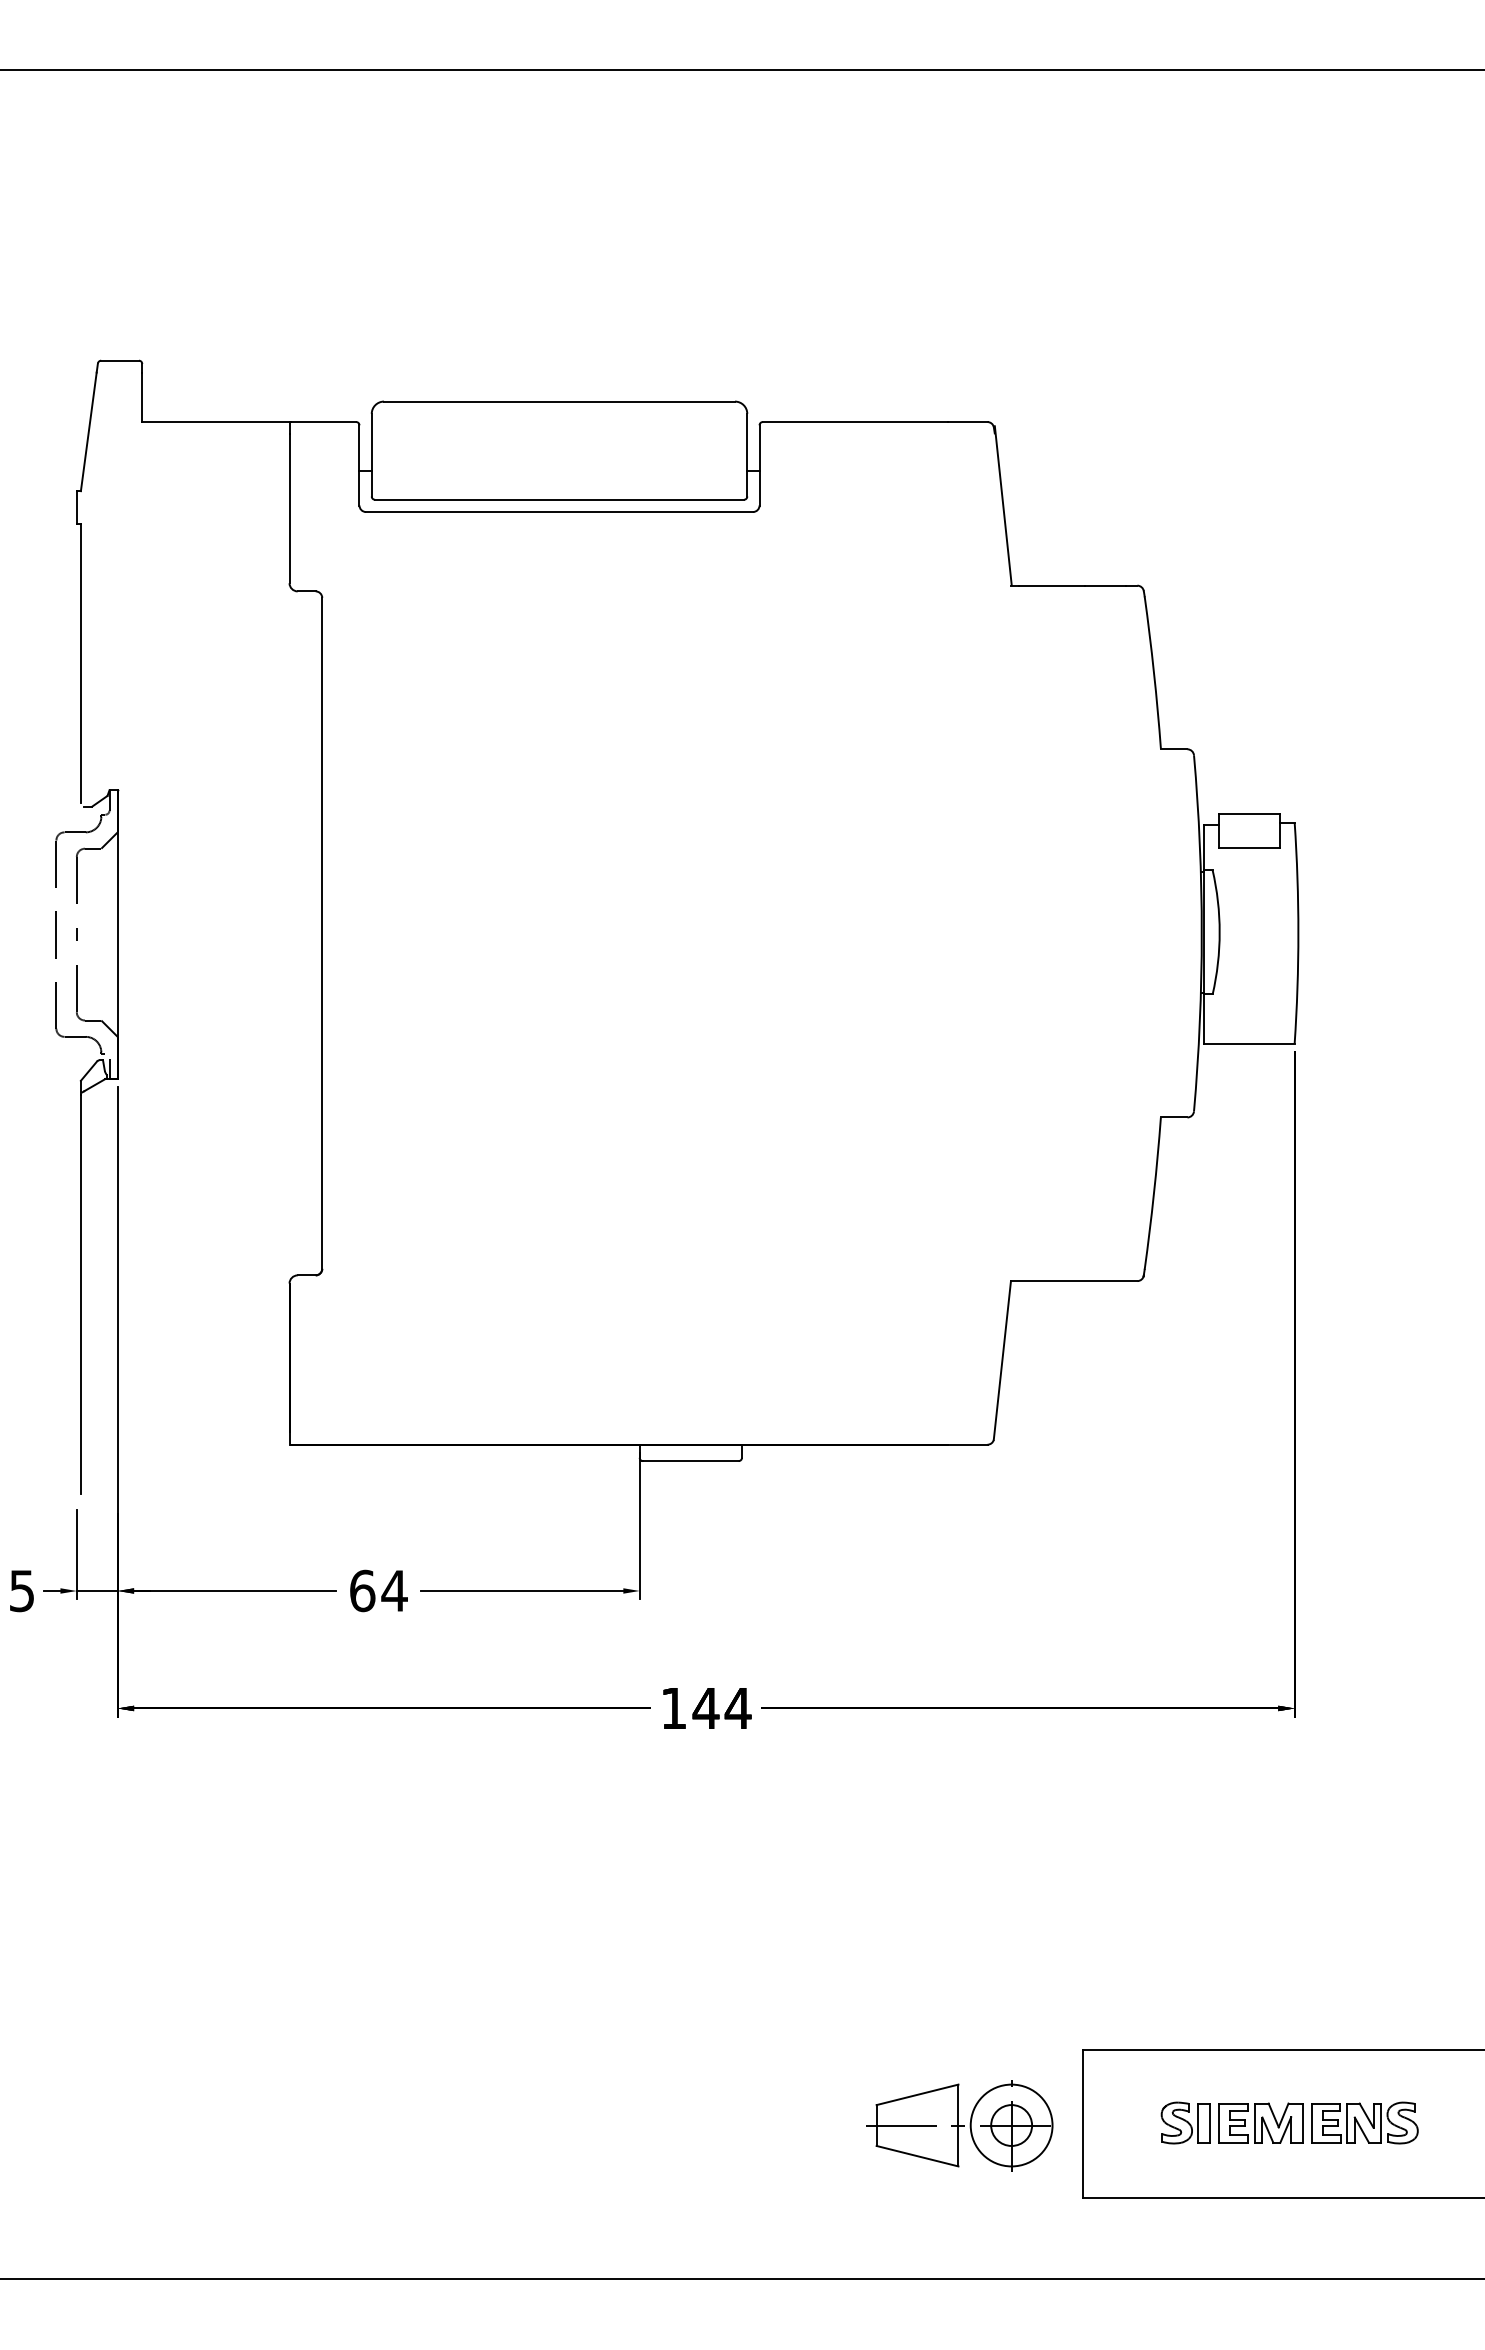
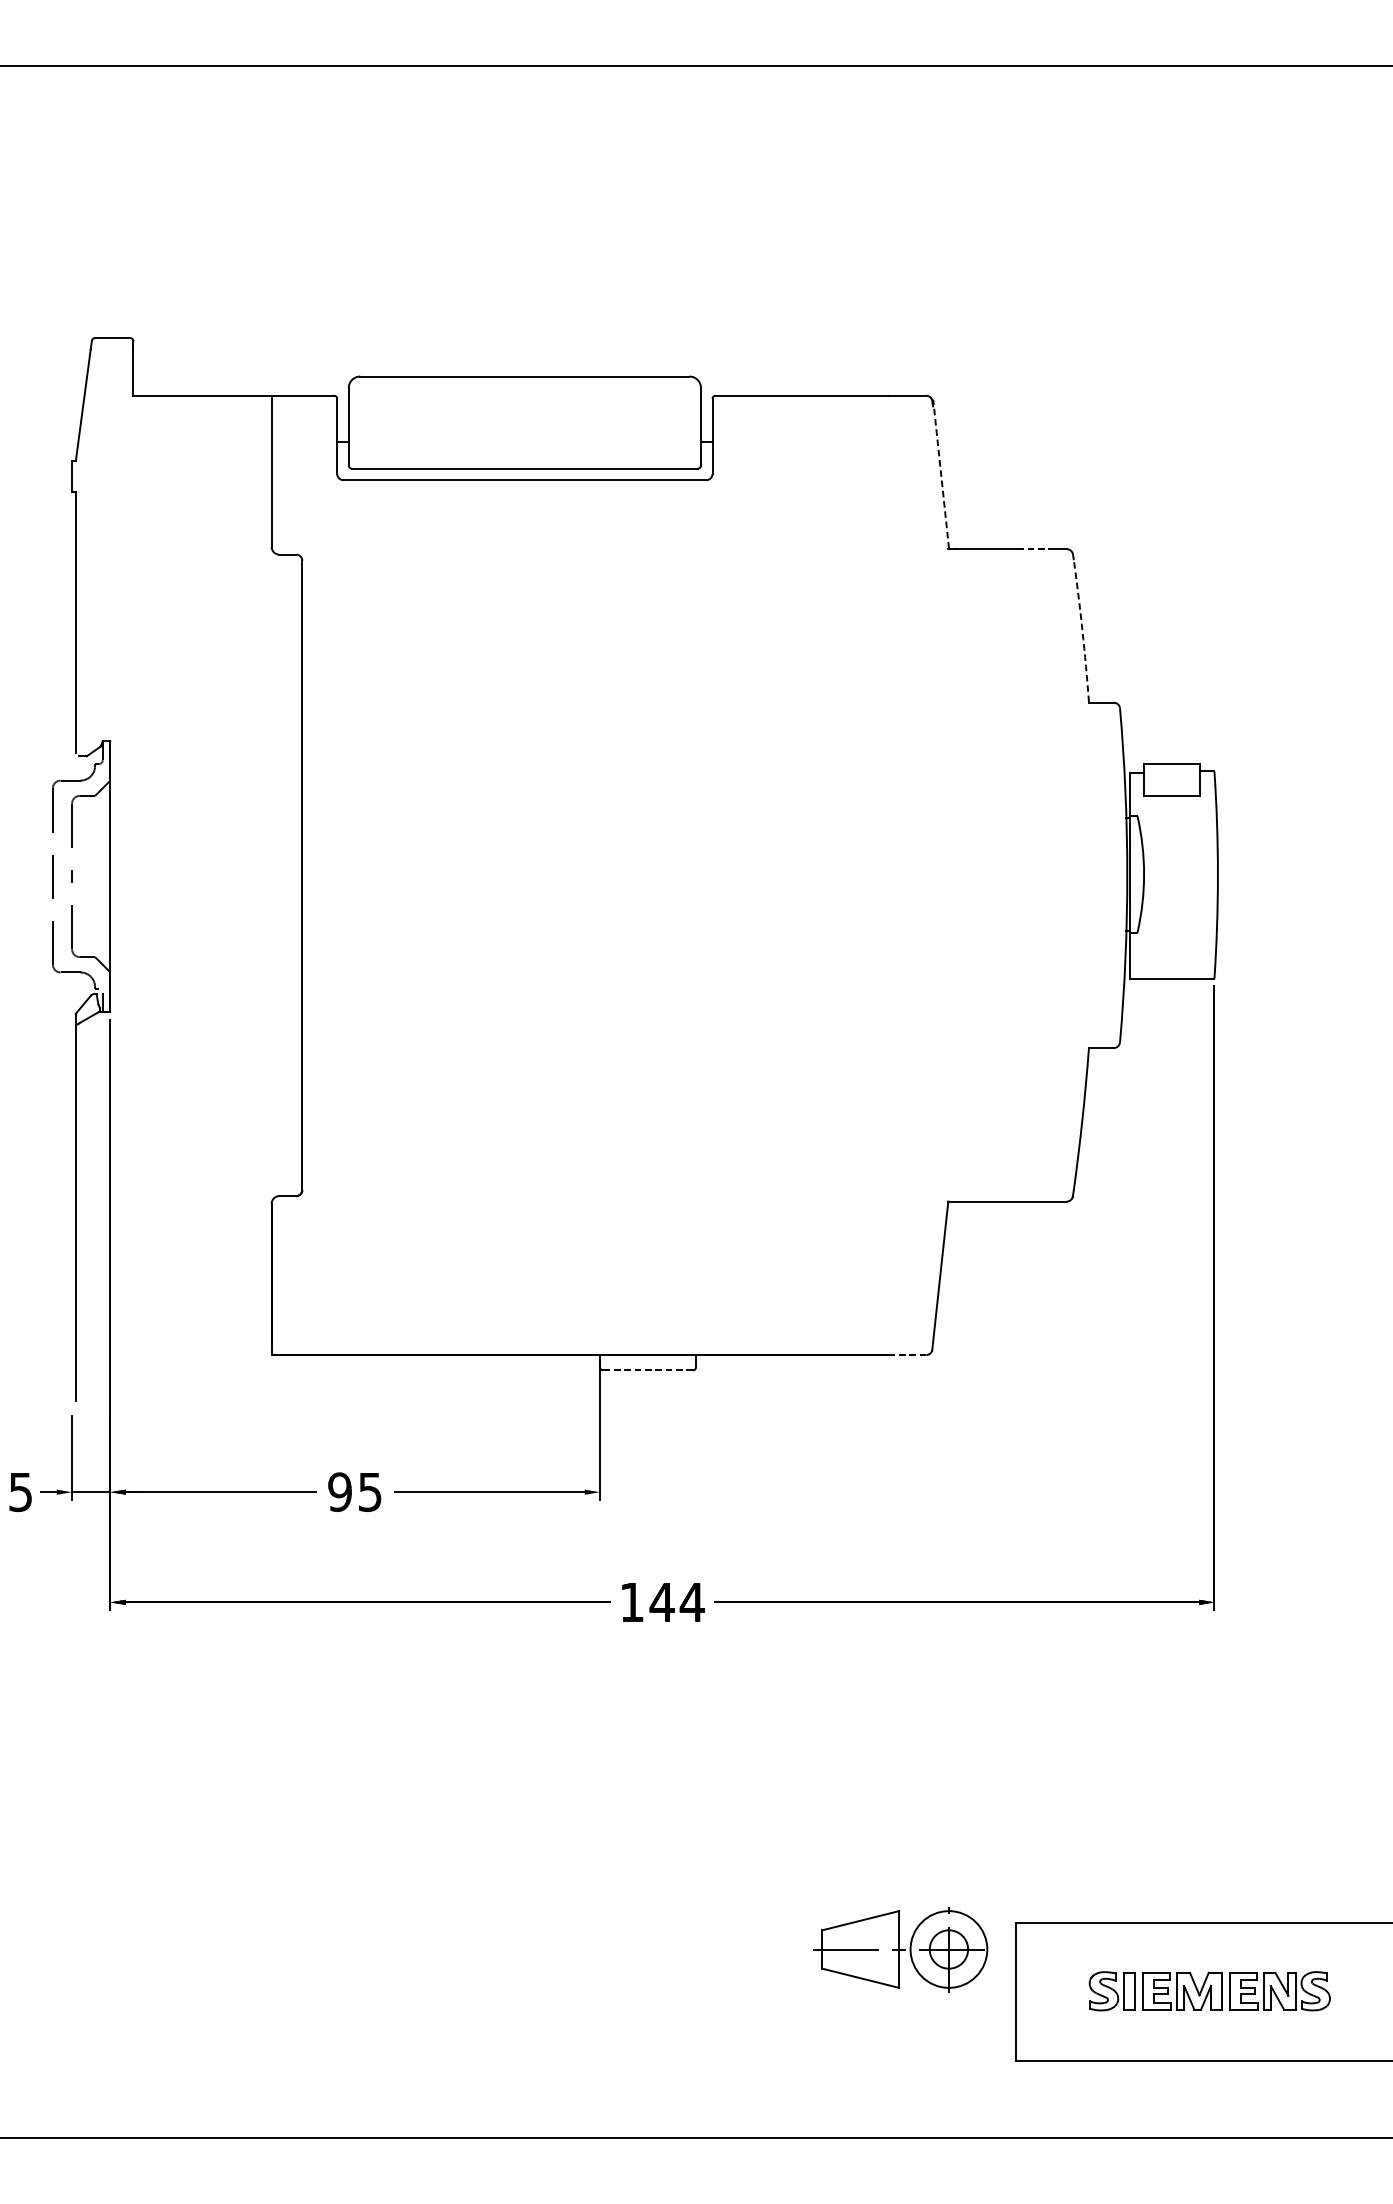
line: (1003, 505) -> (941, 474), solid -> dashed
line: (1105, 585) -> (1036, 549), solid -> dashed
arc: (1153, 672) -> (1082, 630), solid -> dashed
line: (967, 1444) -> (907, 1354), solid -> dashed
line: (690, 1461) -> (647, 1370), solid -> dashed
text: (378, 1590) -> (355, 1491), 64 -> 95
part: (959, 2125) -> (900, 1949), moved

